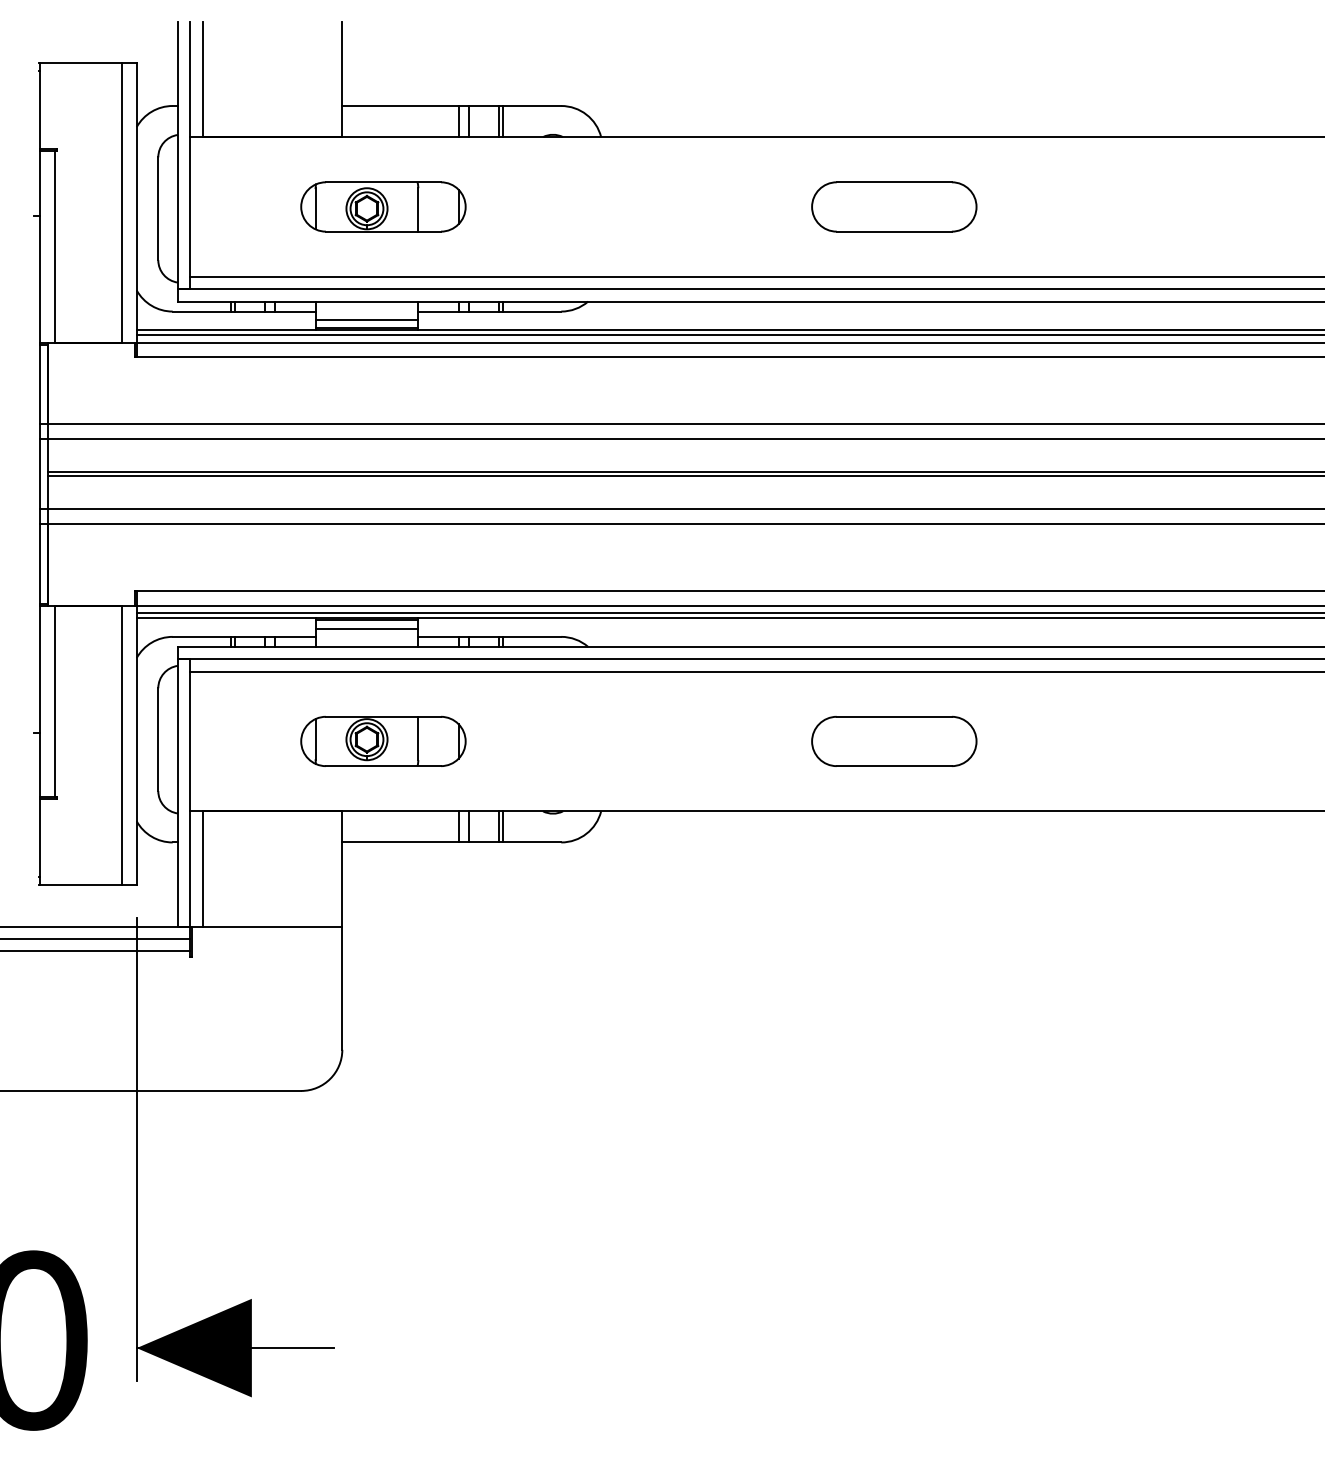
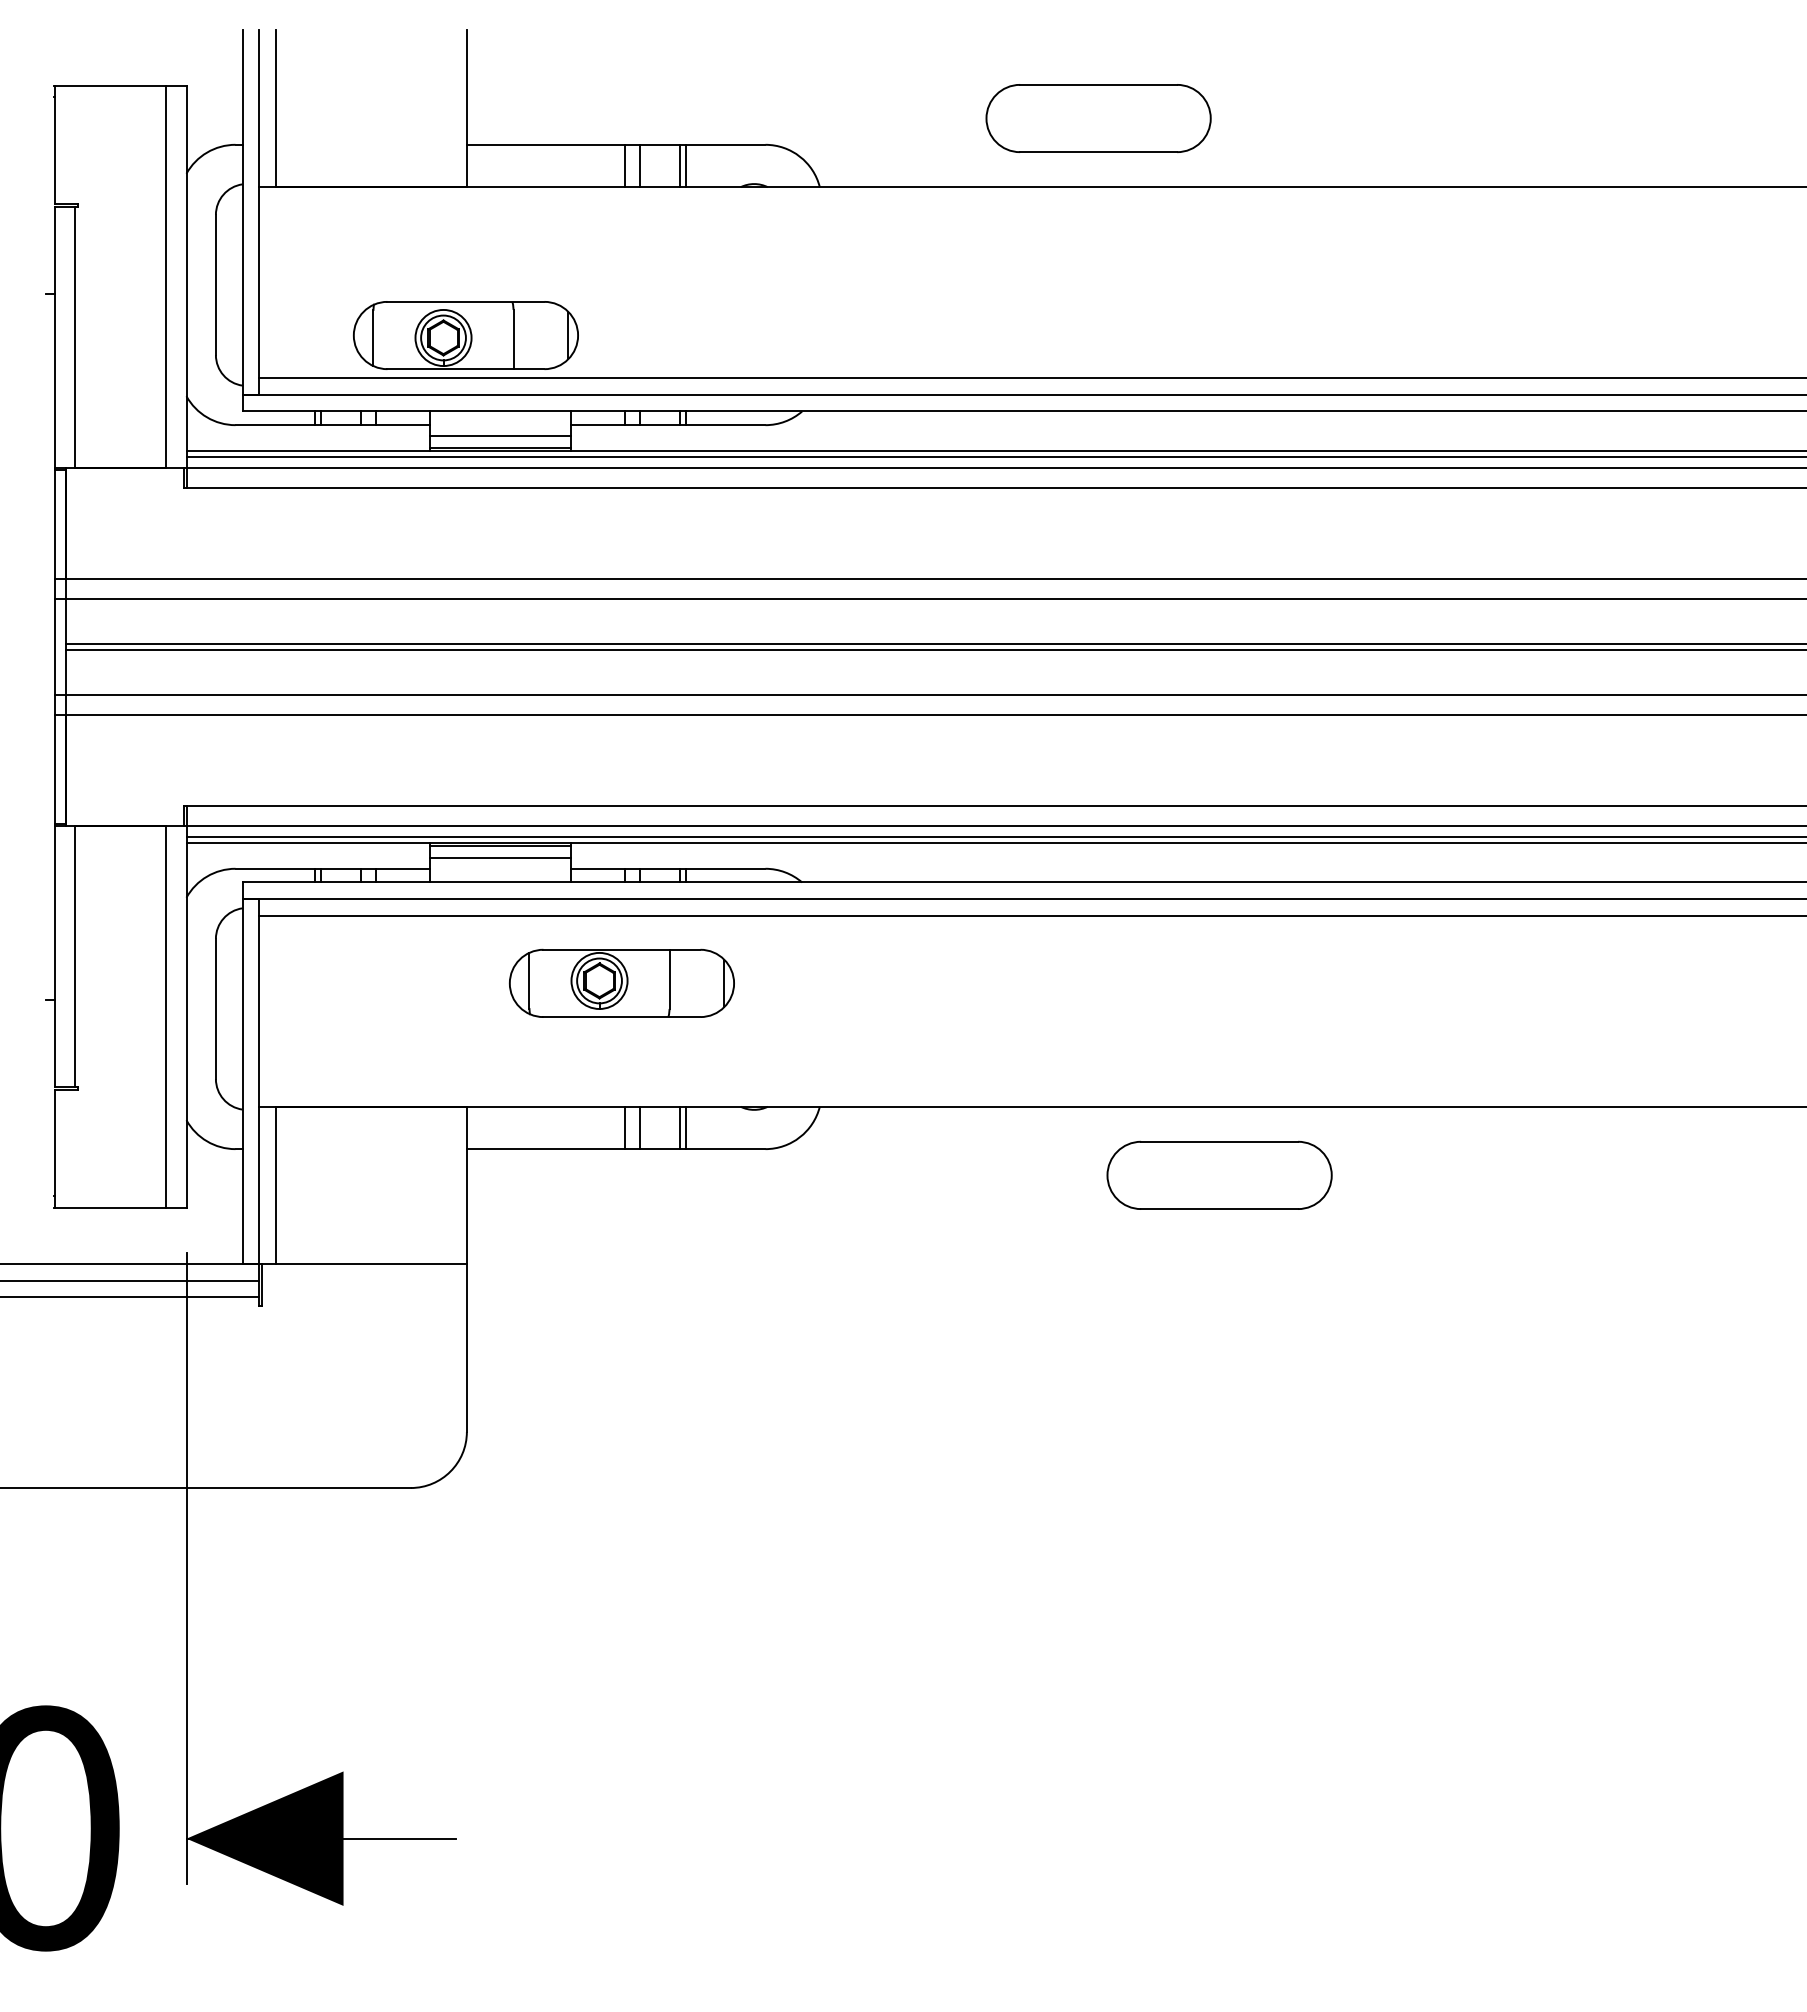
part: (383, 206) -> (465, 335), moved
part: (894, 206) -> (1098, 118), moved
part: (383, 740) -> (621, 982), moved
part: (894, 740) -> (1219, 1174), moved

